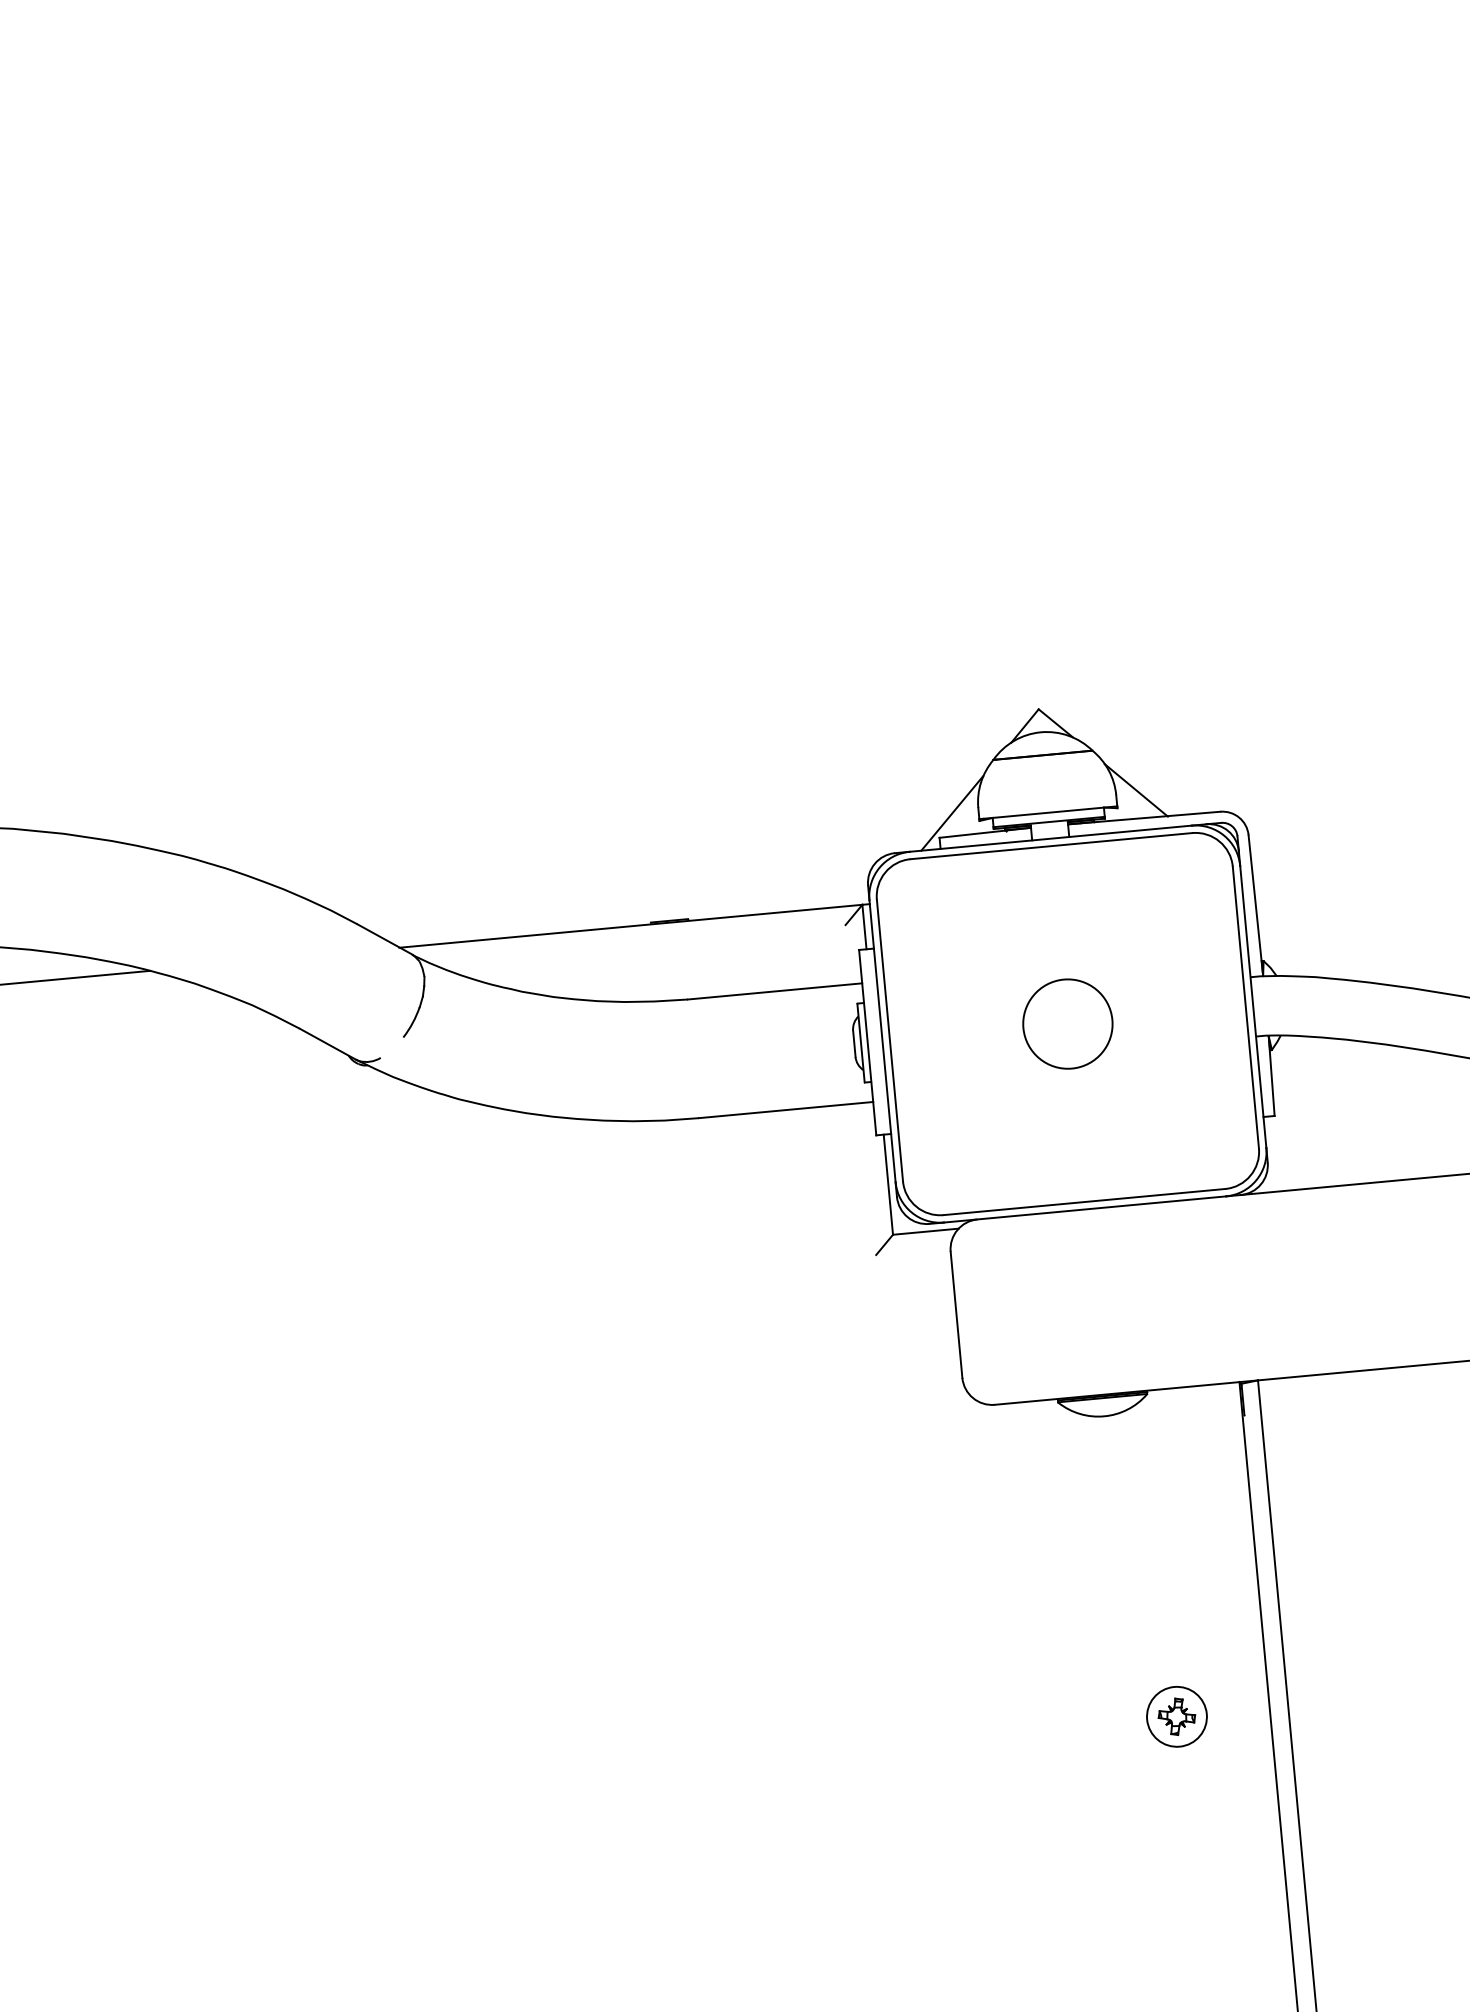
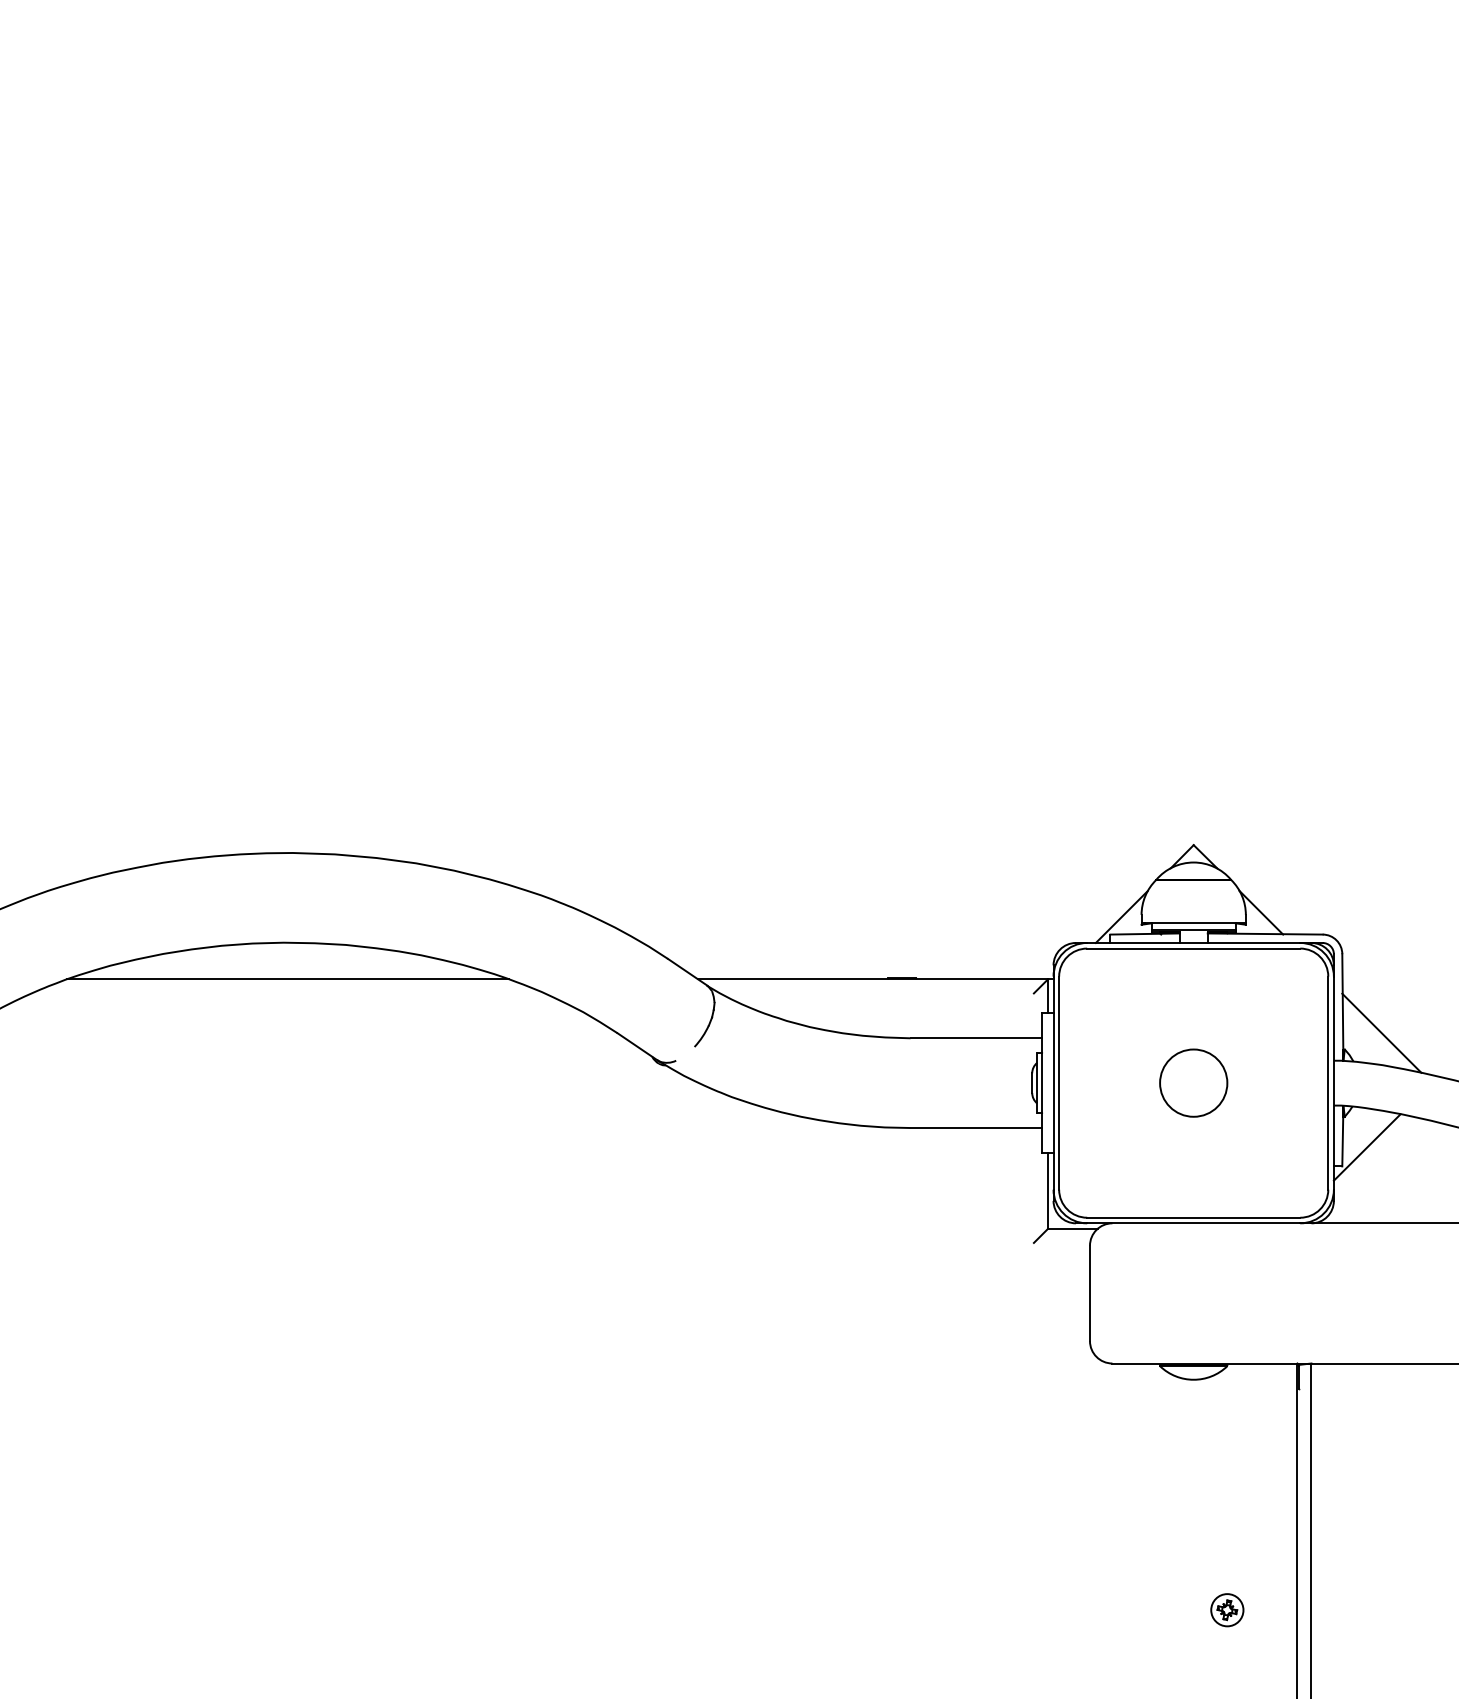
line: (1310, 934) -> (1381, 1032), added
line: (1304, 1087) -> (1366, 1147), added
part: (1177, 1717) -> (1227, 1610), size x0.71

